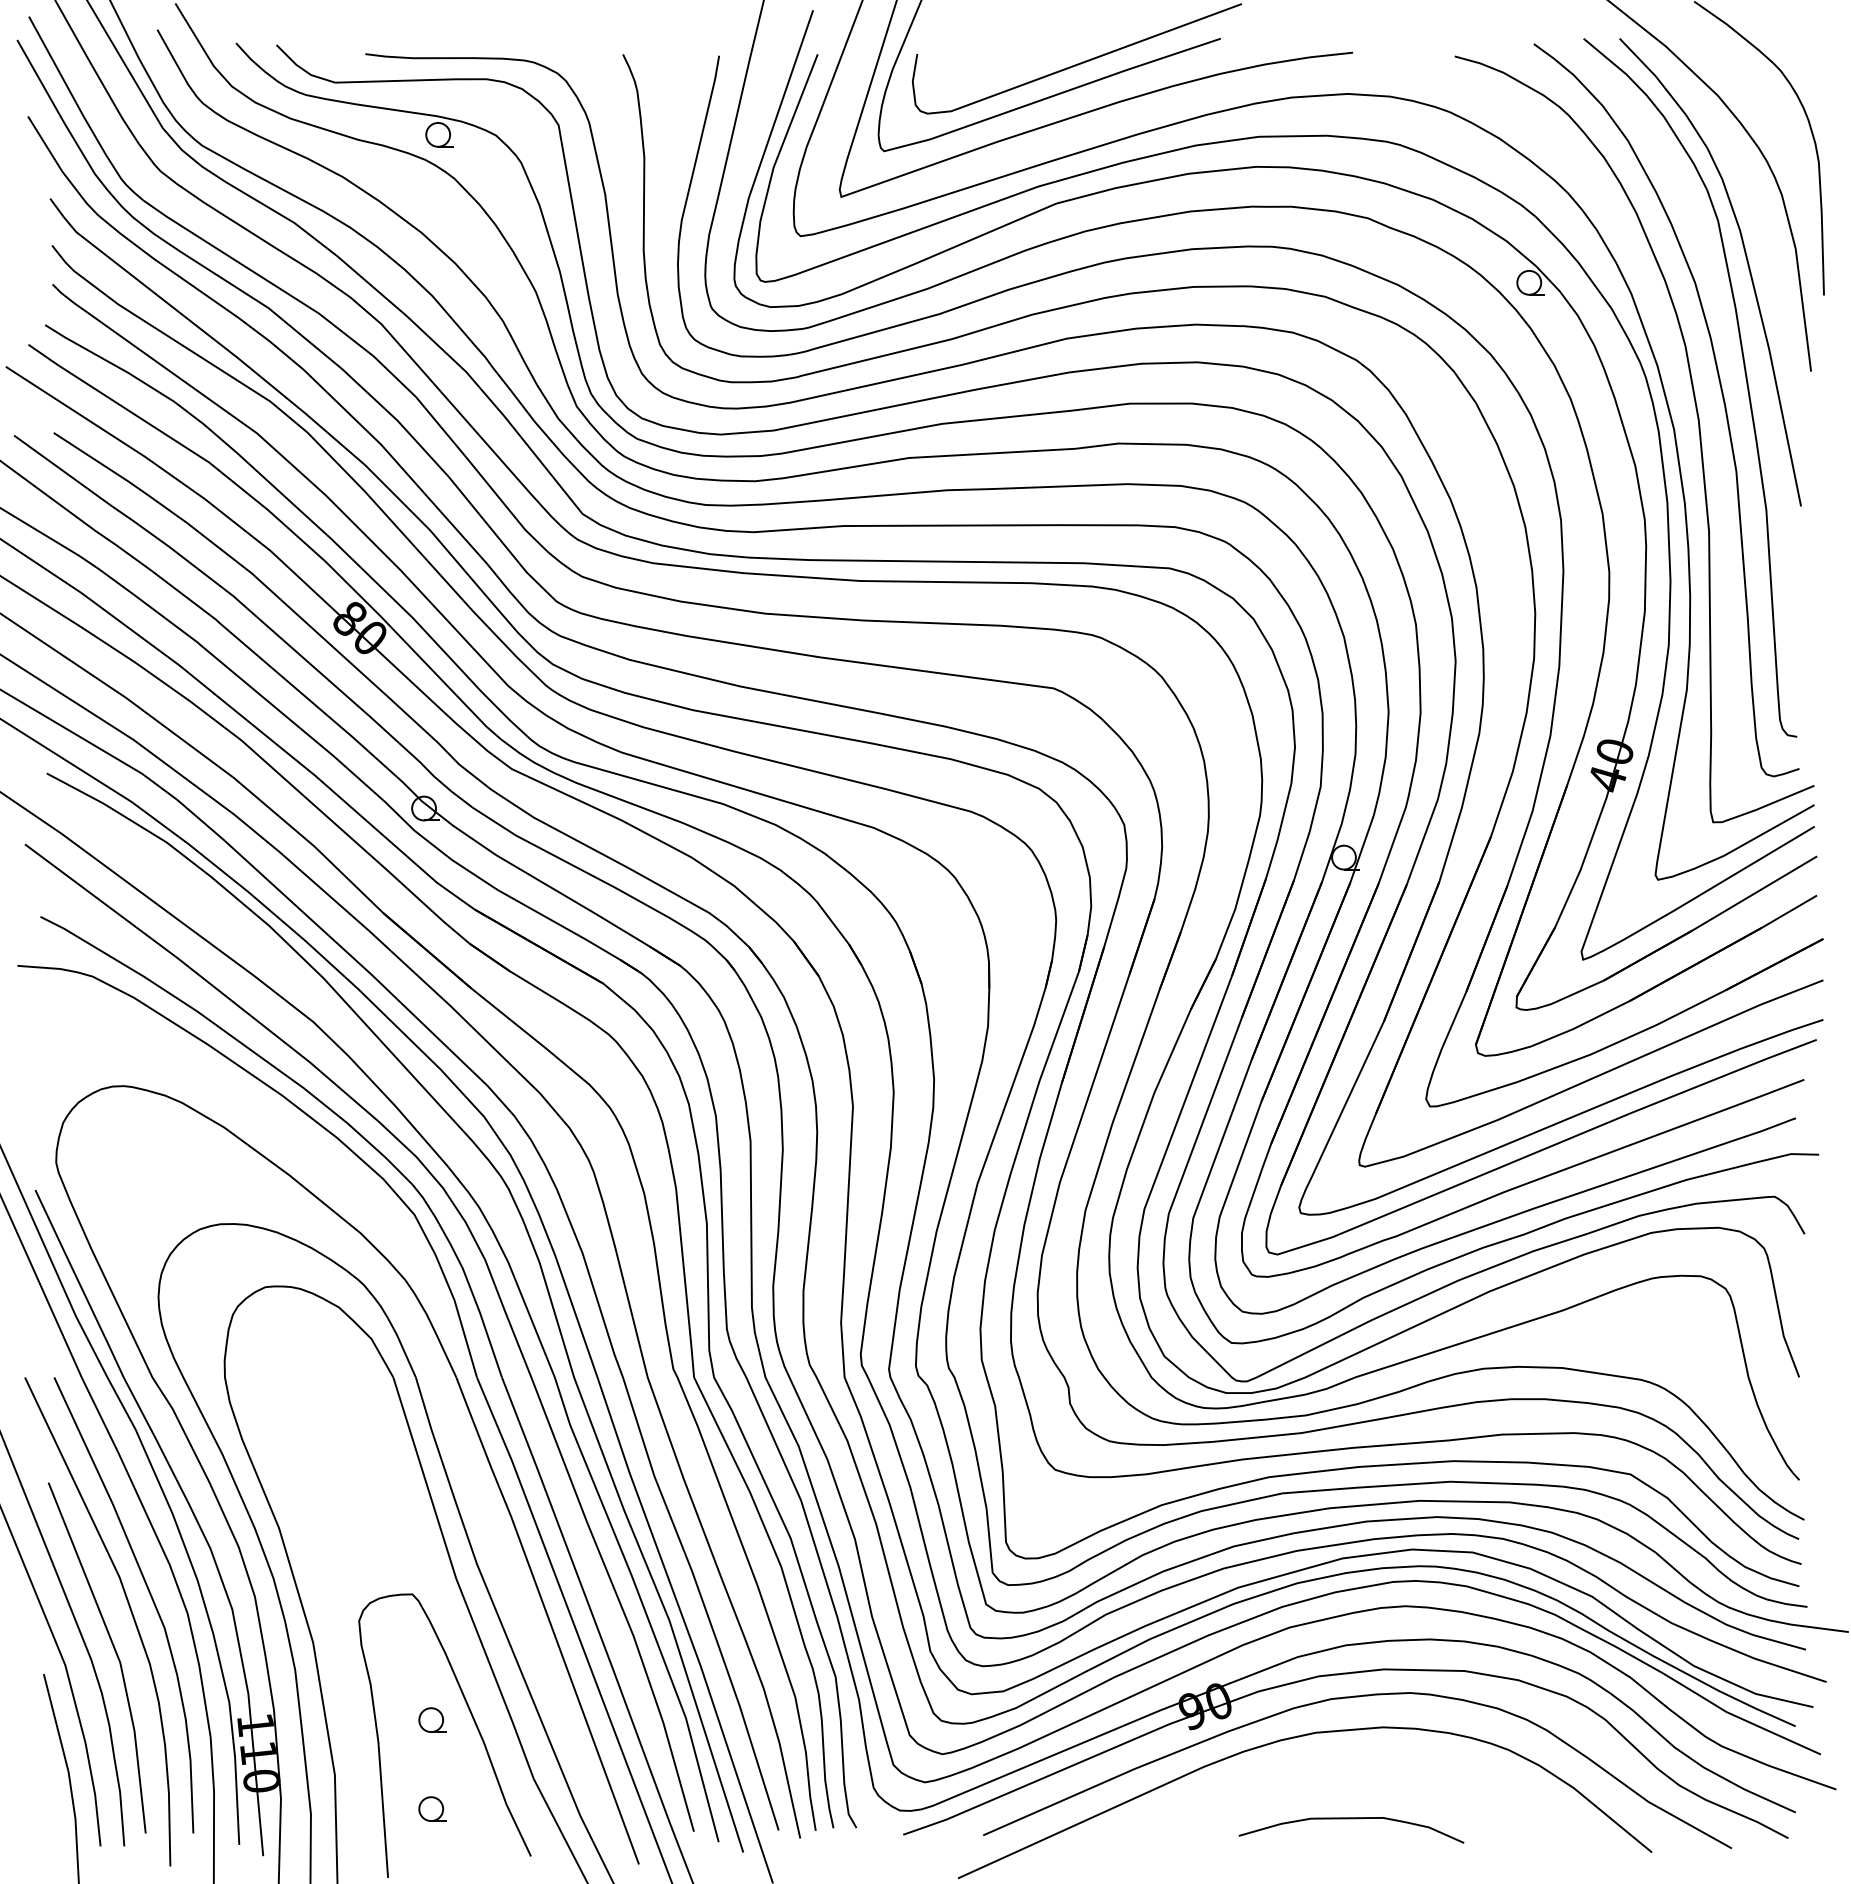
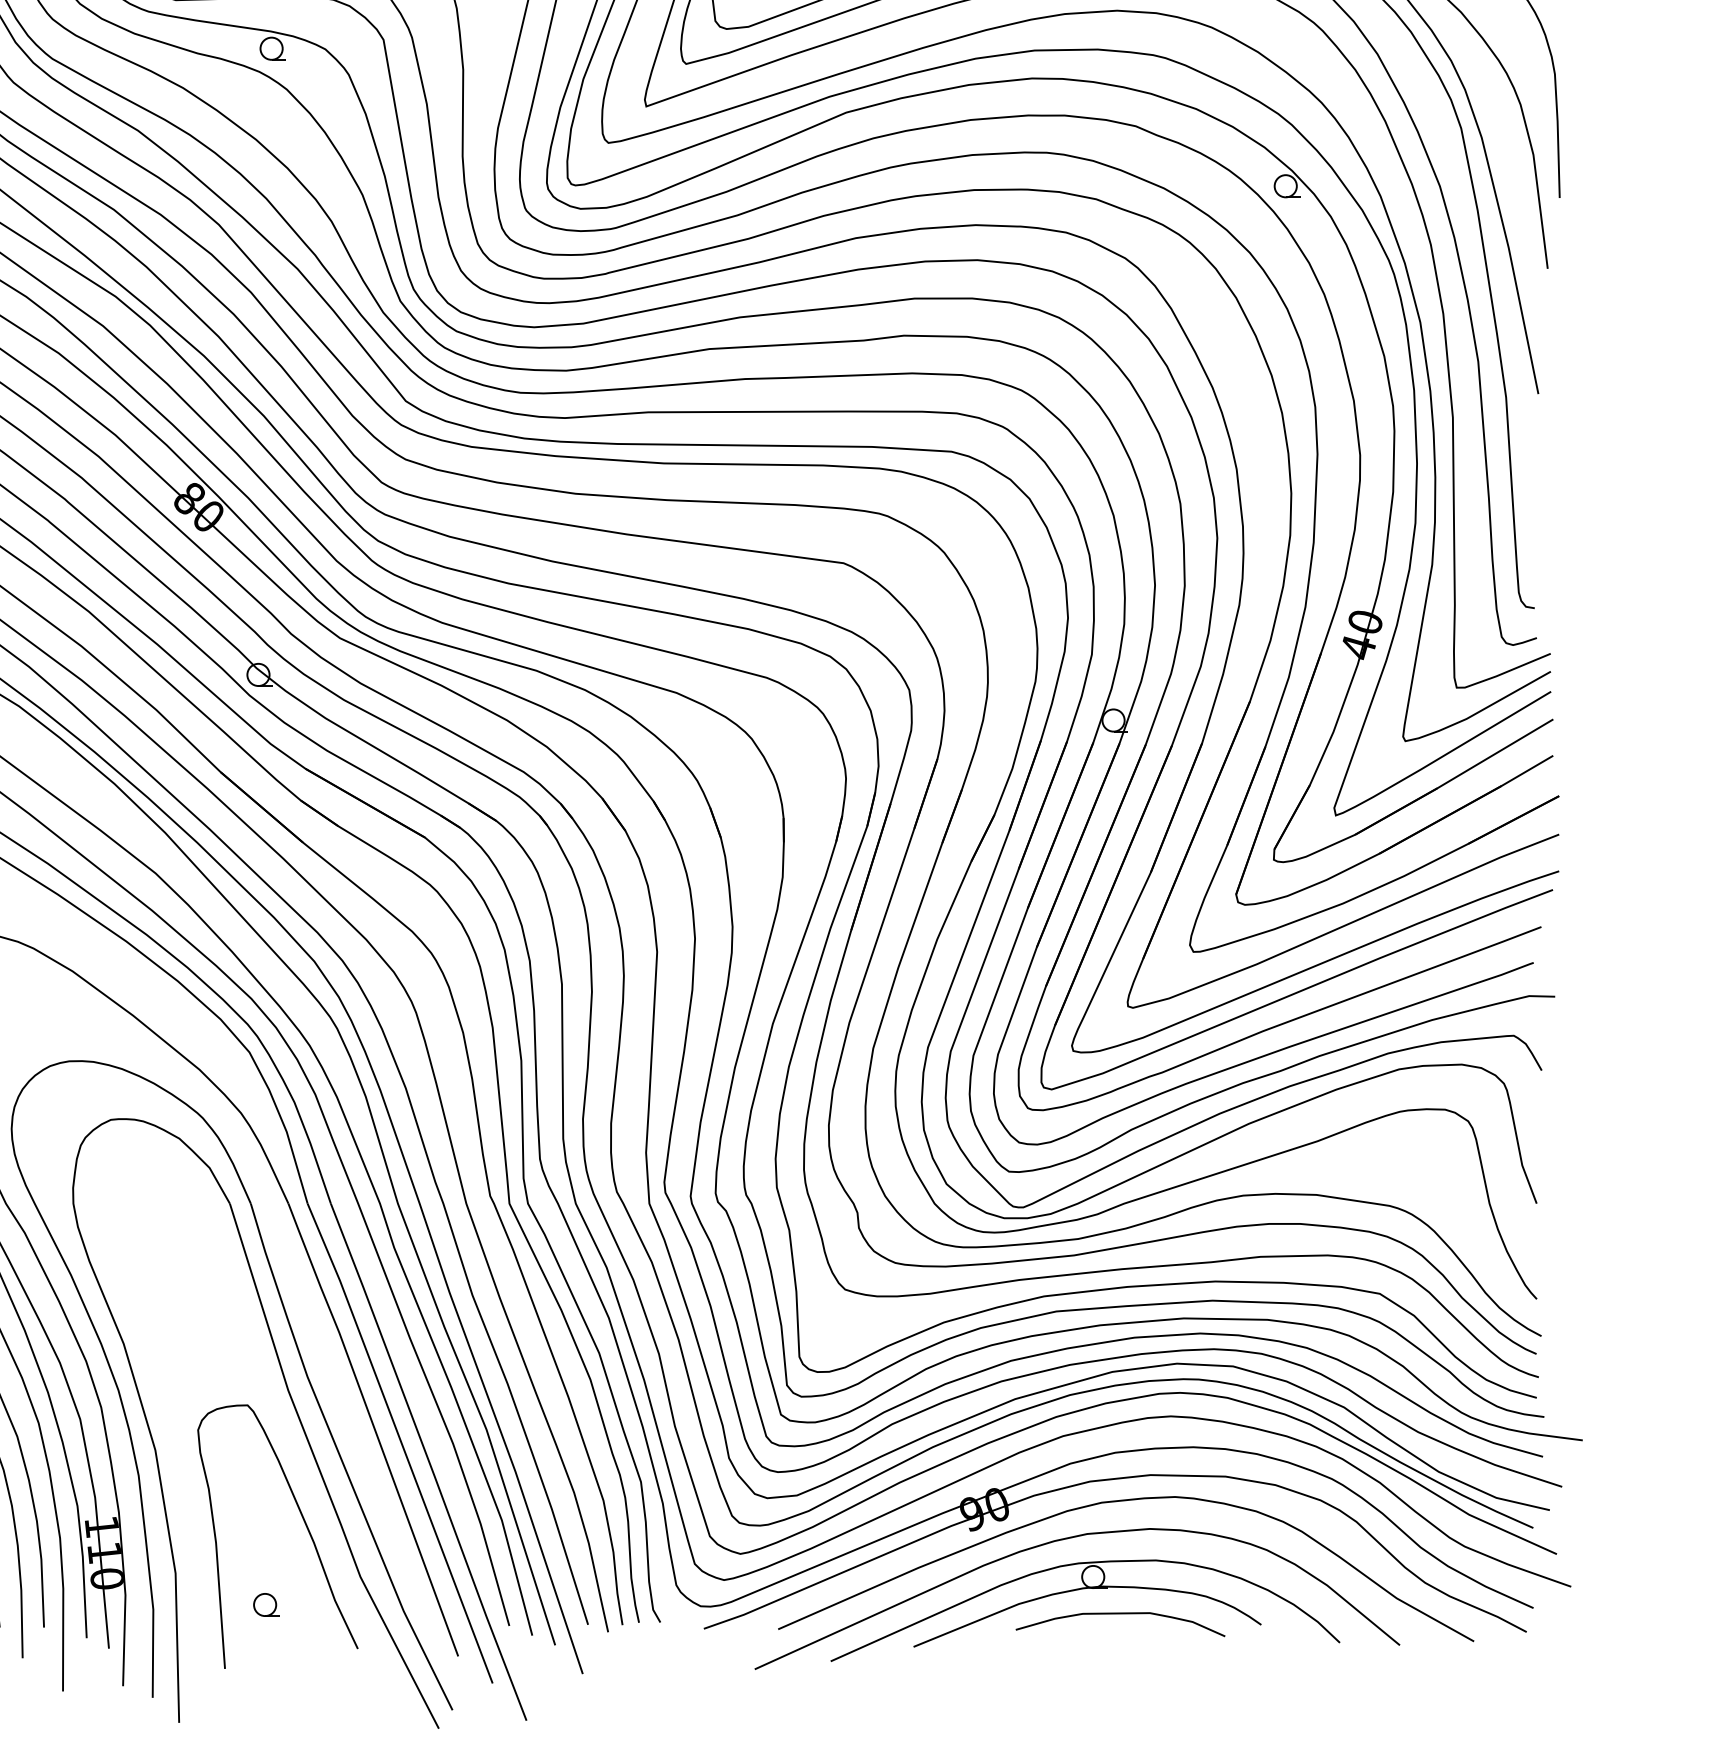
part: (432, 1719) -> (266, 1521), removed
part: (1311, 1792) -> (1083, 1589), added

